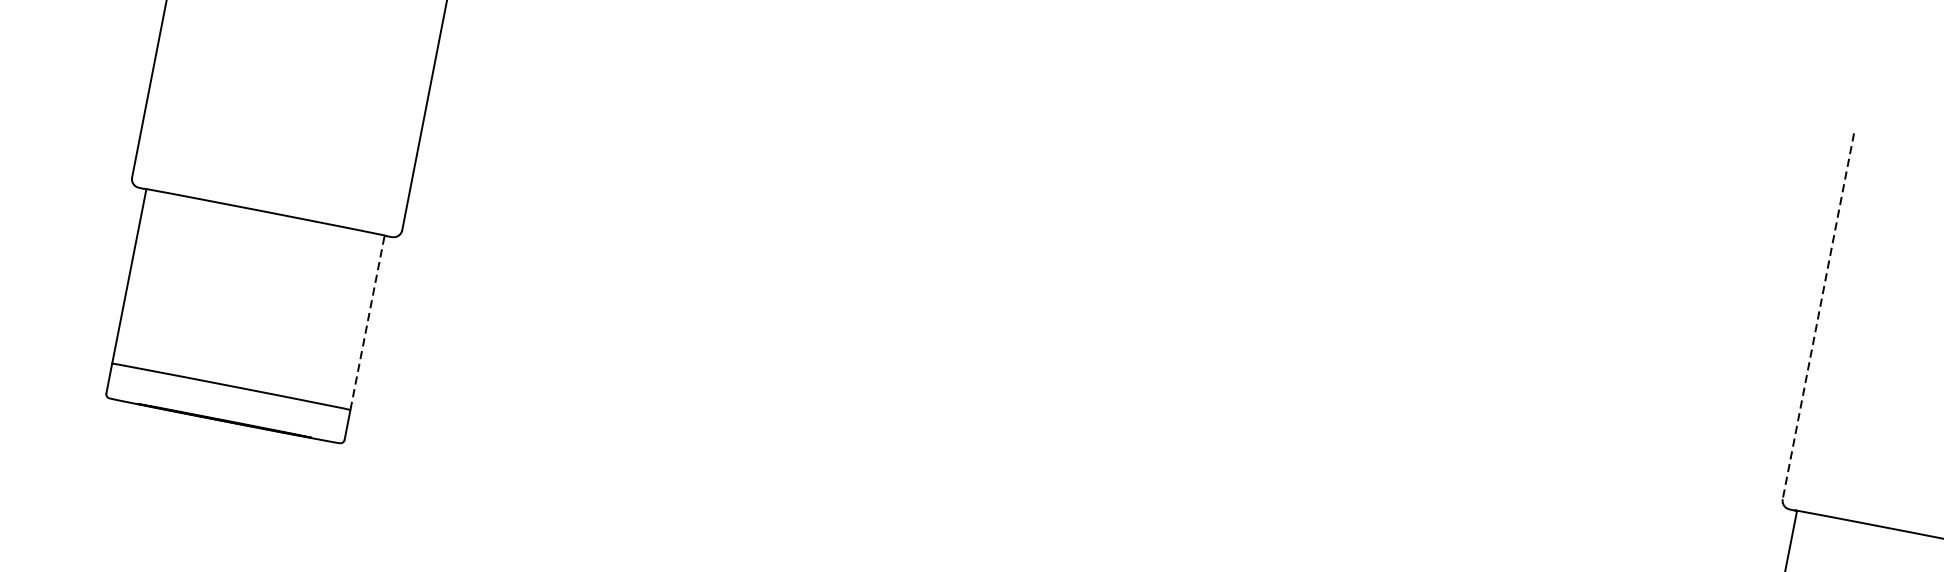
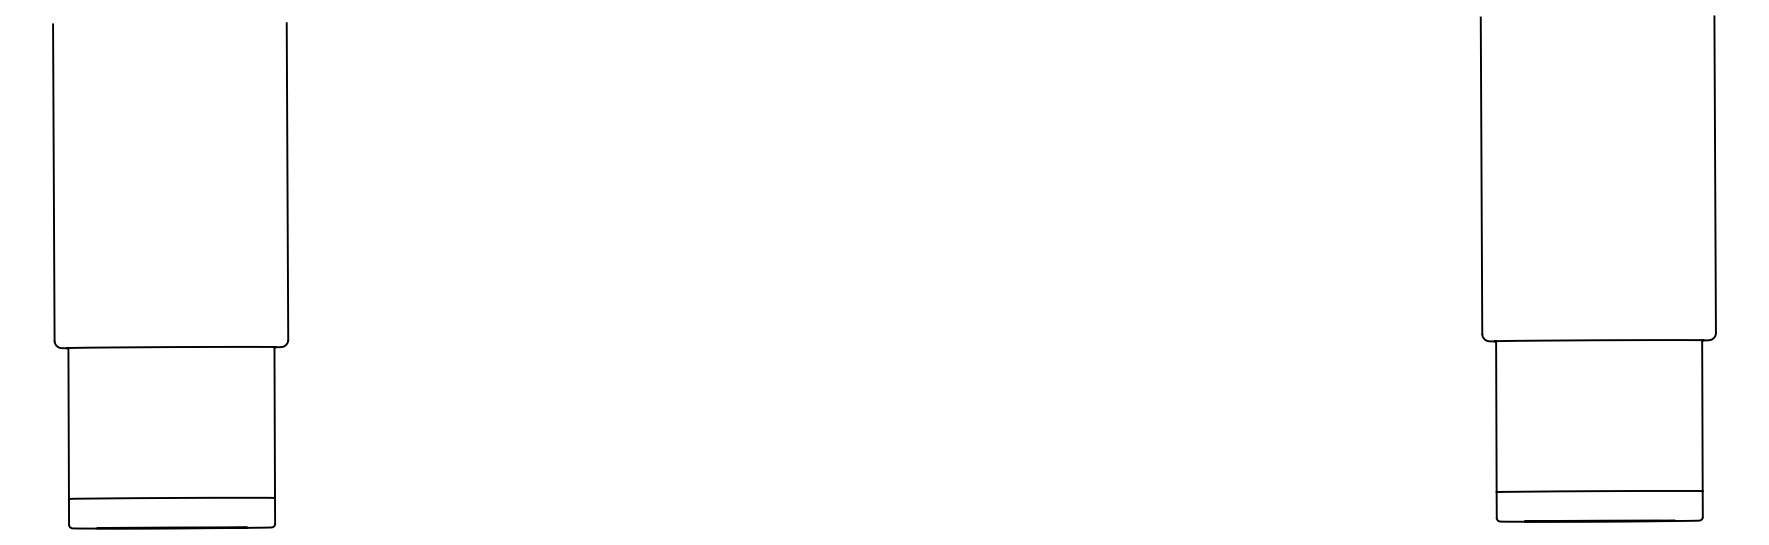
line: (1818, 317) -> (1481, 176), dashed -> solid
line: (367, 321) -> (274, 421), dashed -> solid

